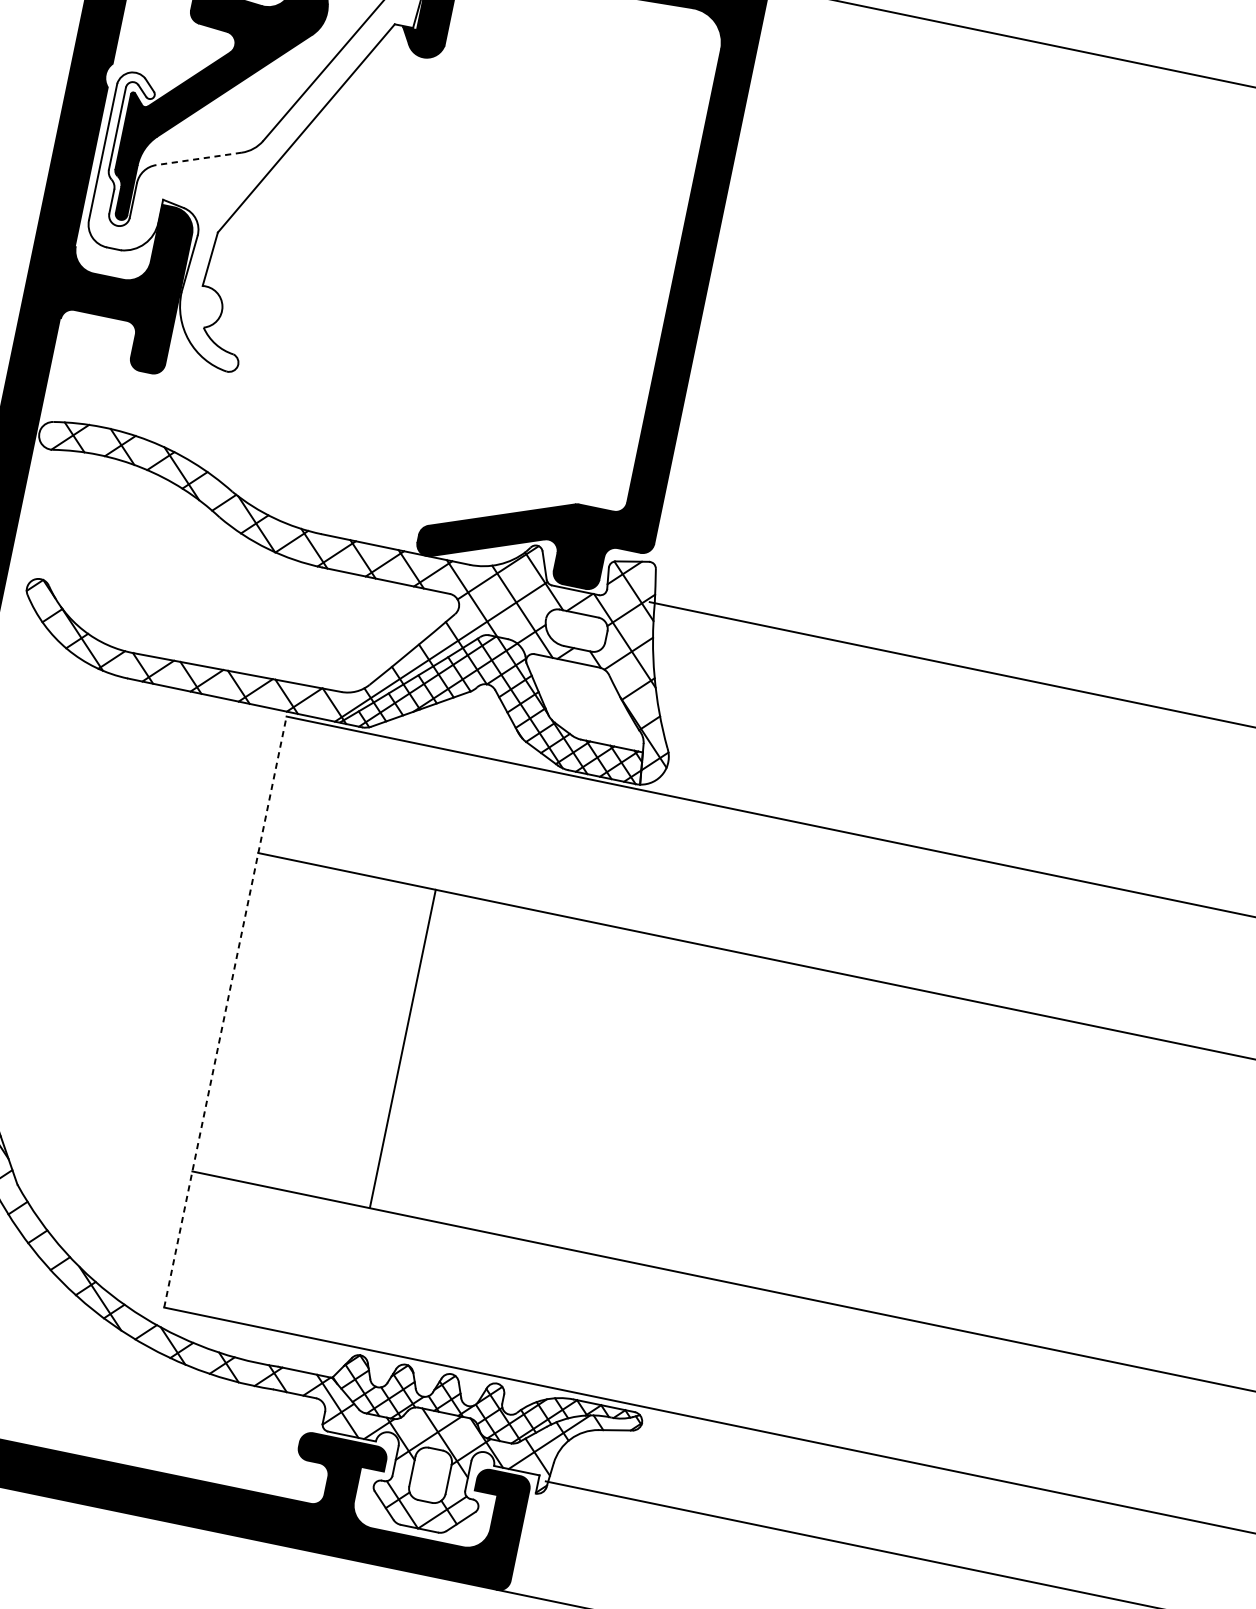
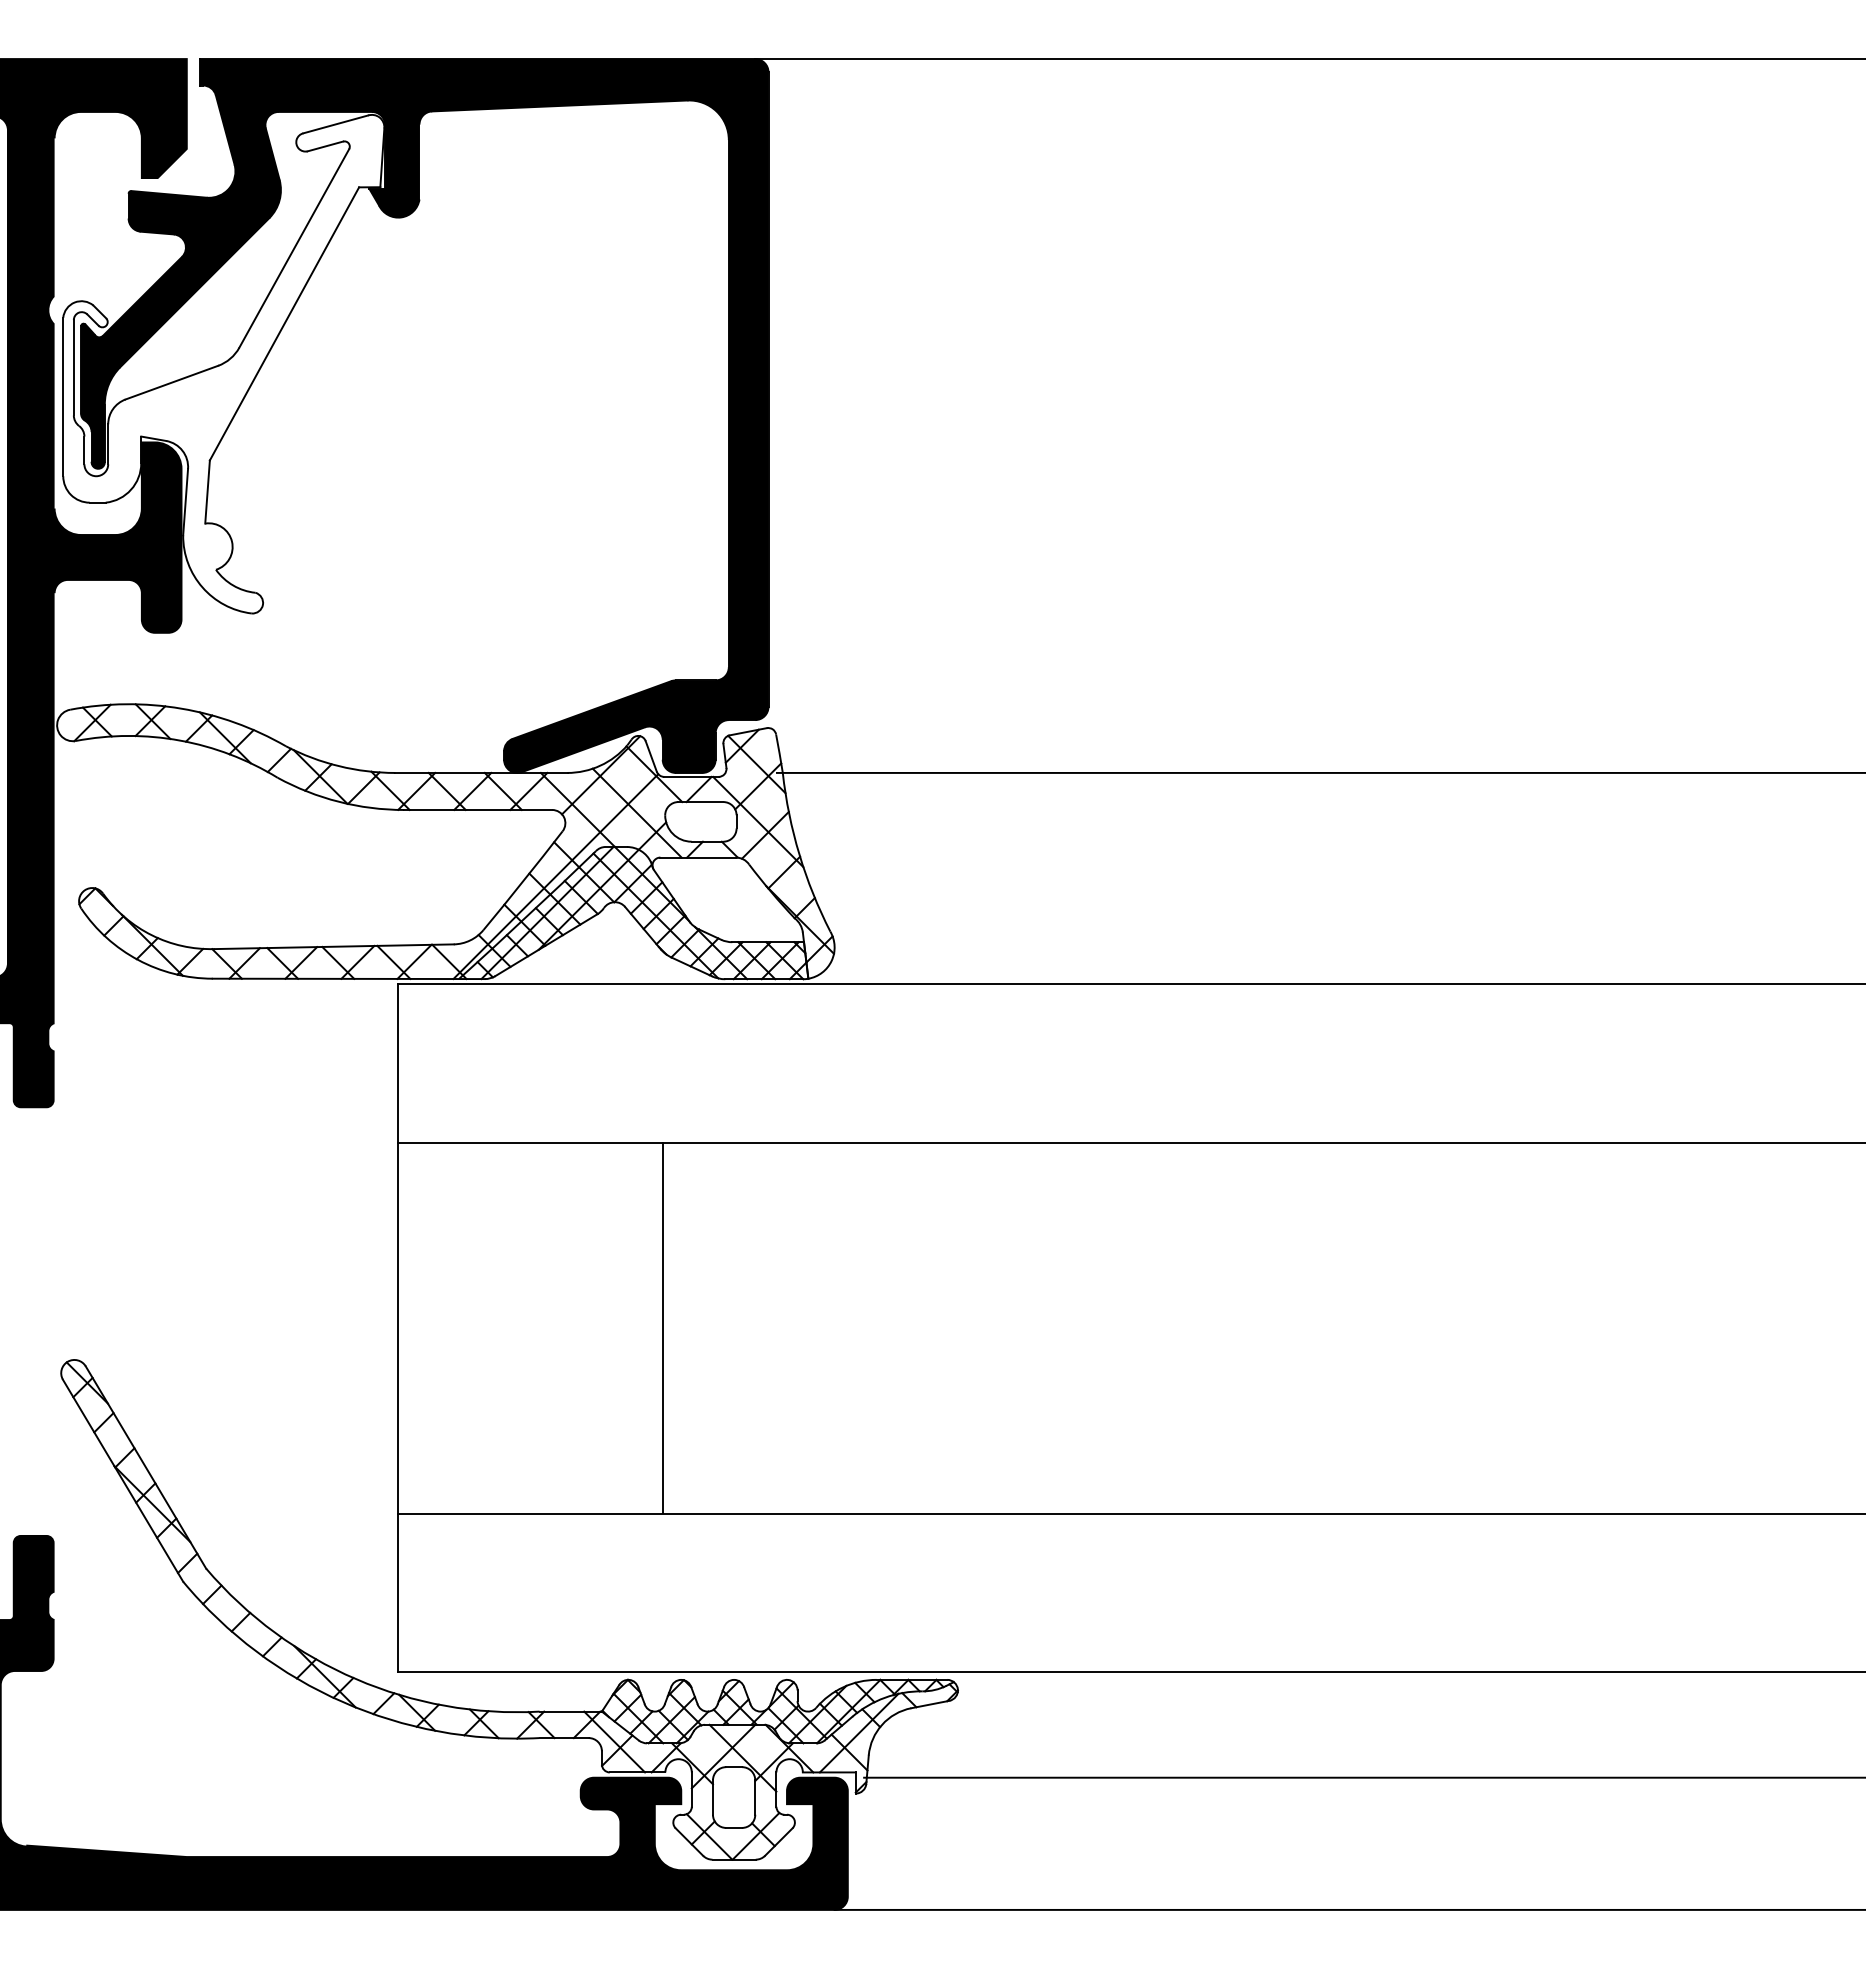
line: (198, 158) -> (171, 382), dashed -> solid
line: (225, 1012) -> (398, 1328), dashed -> solid
line: (402, 1049) -> (662, 1328), moved

